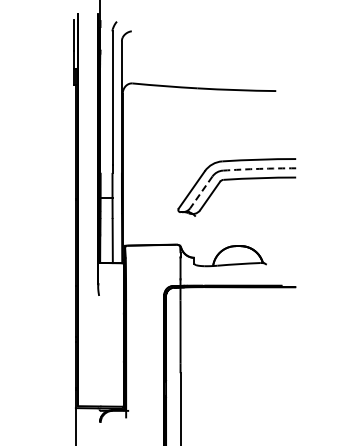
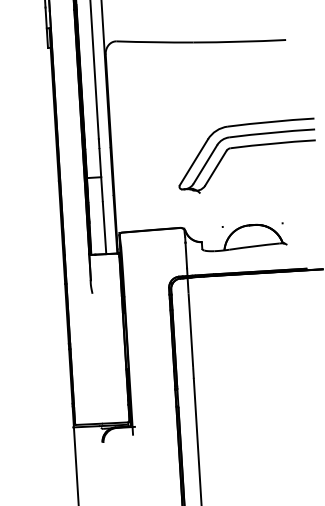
arc: (259, 168) -> (272, 132), dashed -> solid
line: (201, 192) -> (205, 164), dashed -> solid

